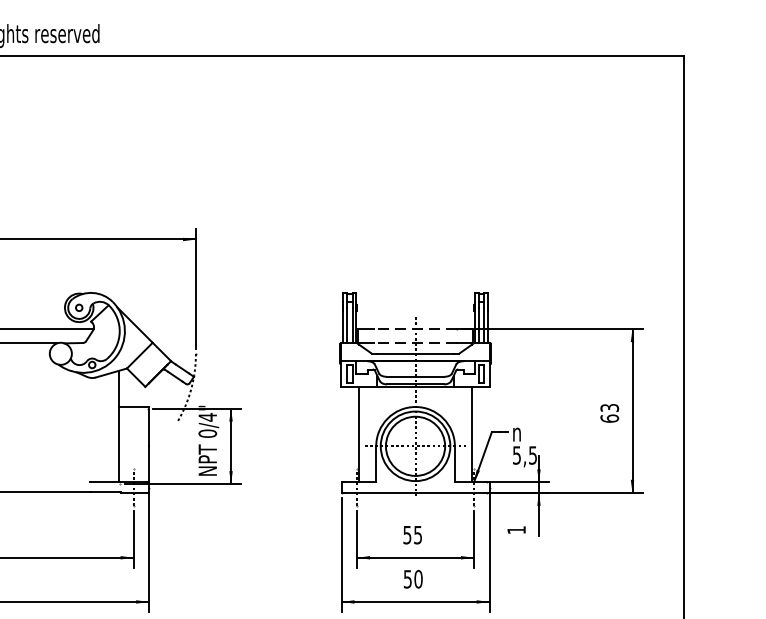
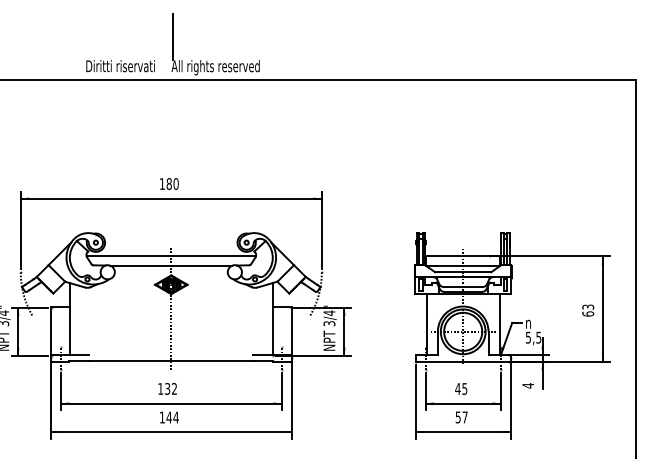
line: (416, 329) -> (463, 256), dashed -> solid
line: (416, 343) -> (463, 265), dashed -> solid
text: (207, 433) -> (329, 323), 0/4" -> 3/4"
text: (516, 529) -> (528, 385), 1 -> 4
text: (406, 534) -> (457, 388), 55 -> 45
text: (417, 579) -> (464, 417), 50 -> 57

